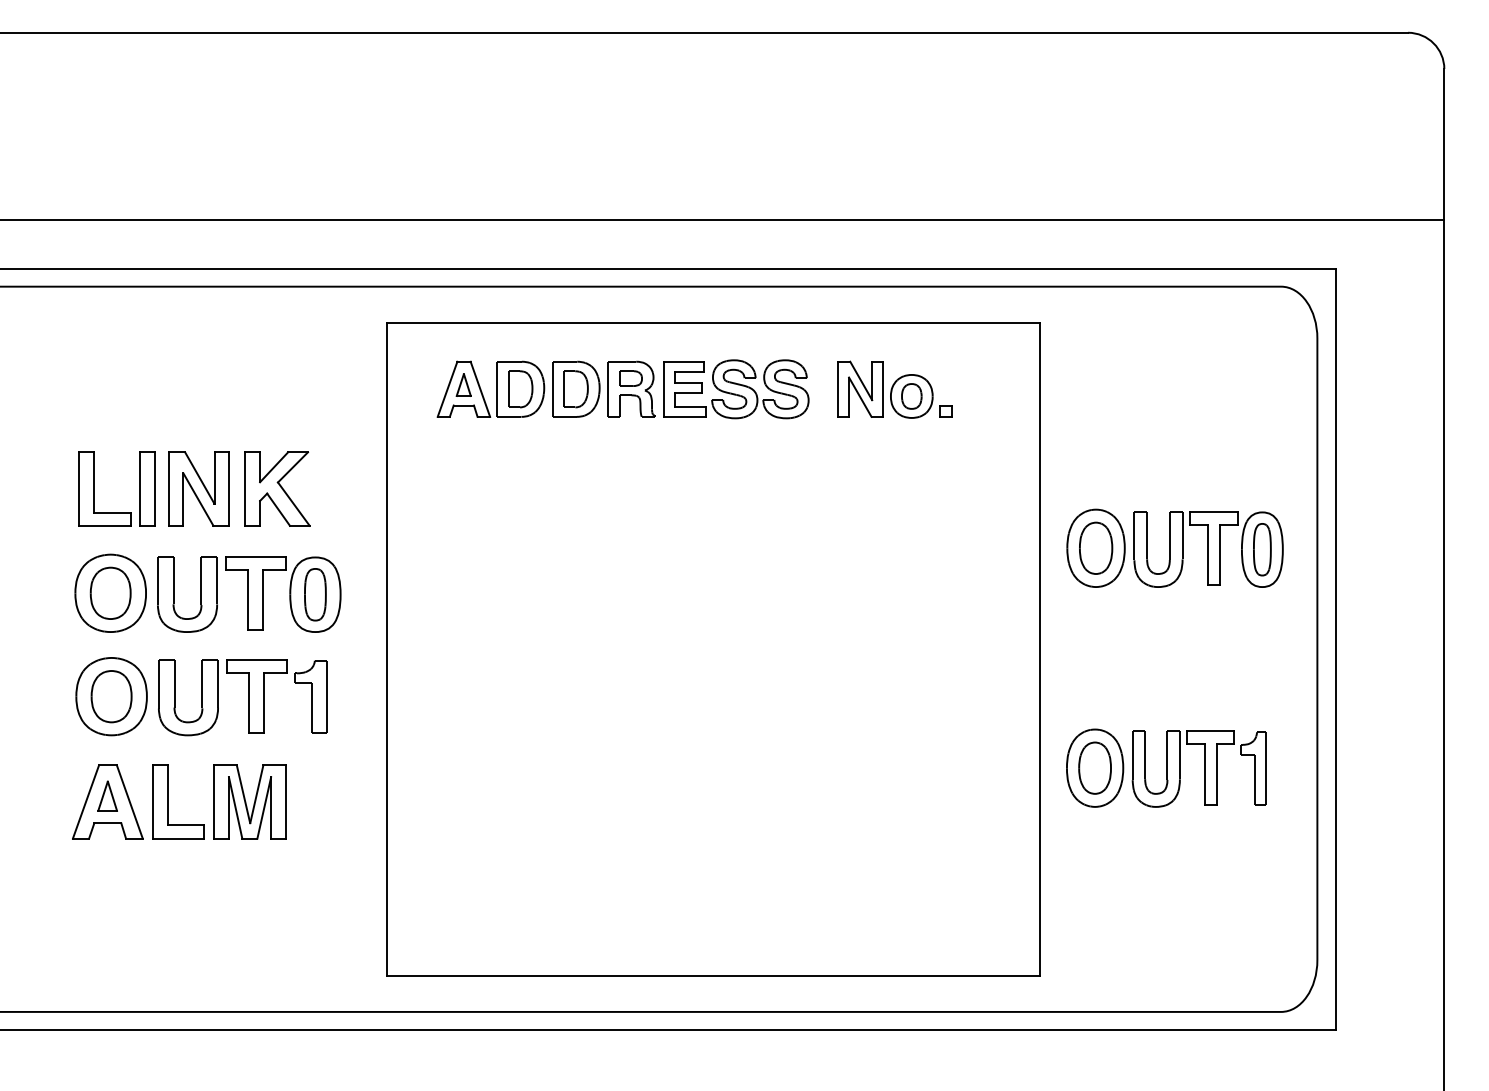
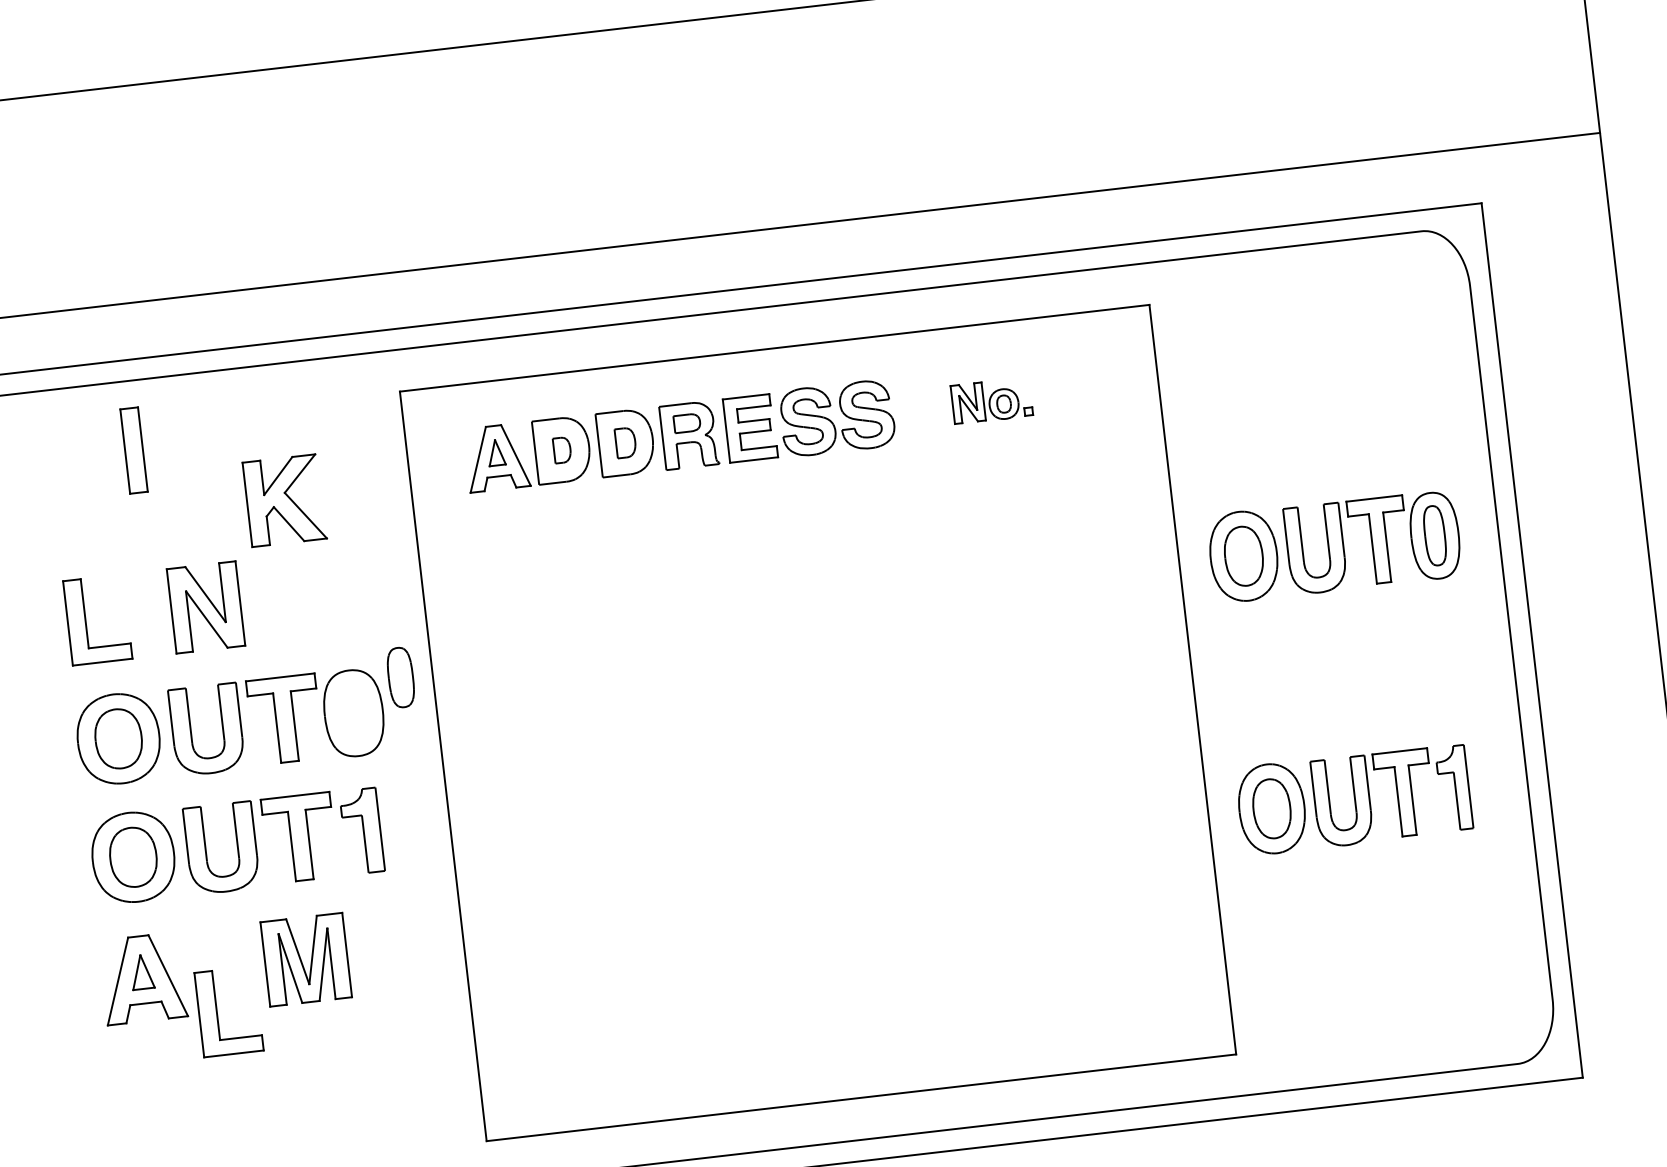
part: (520, 389) -> (562, 450), size x0.6
part: (575, 389) -> (625, 443), size x0.7
part: (894, 389) -> (991, 400), size x0.6
part: (147, 488) -> (133, 449), moved
part: (277, 488) -> (285, 499), moved
part: (315, 594) -> (400, 677), moved
part: (168, 801) -> (217, 1012), moved

